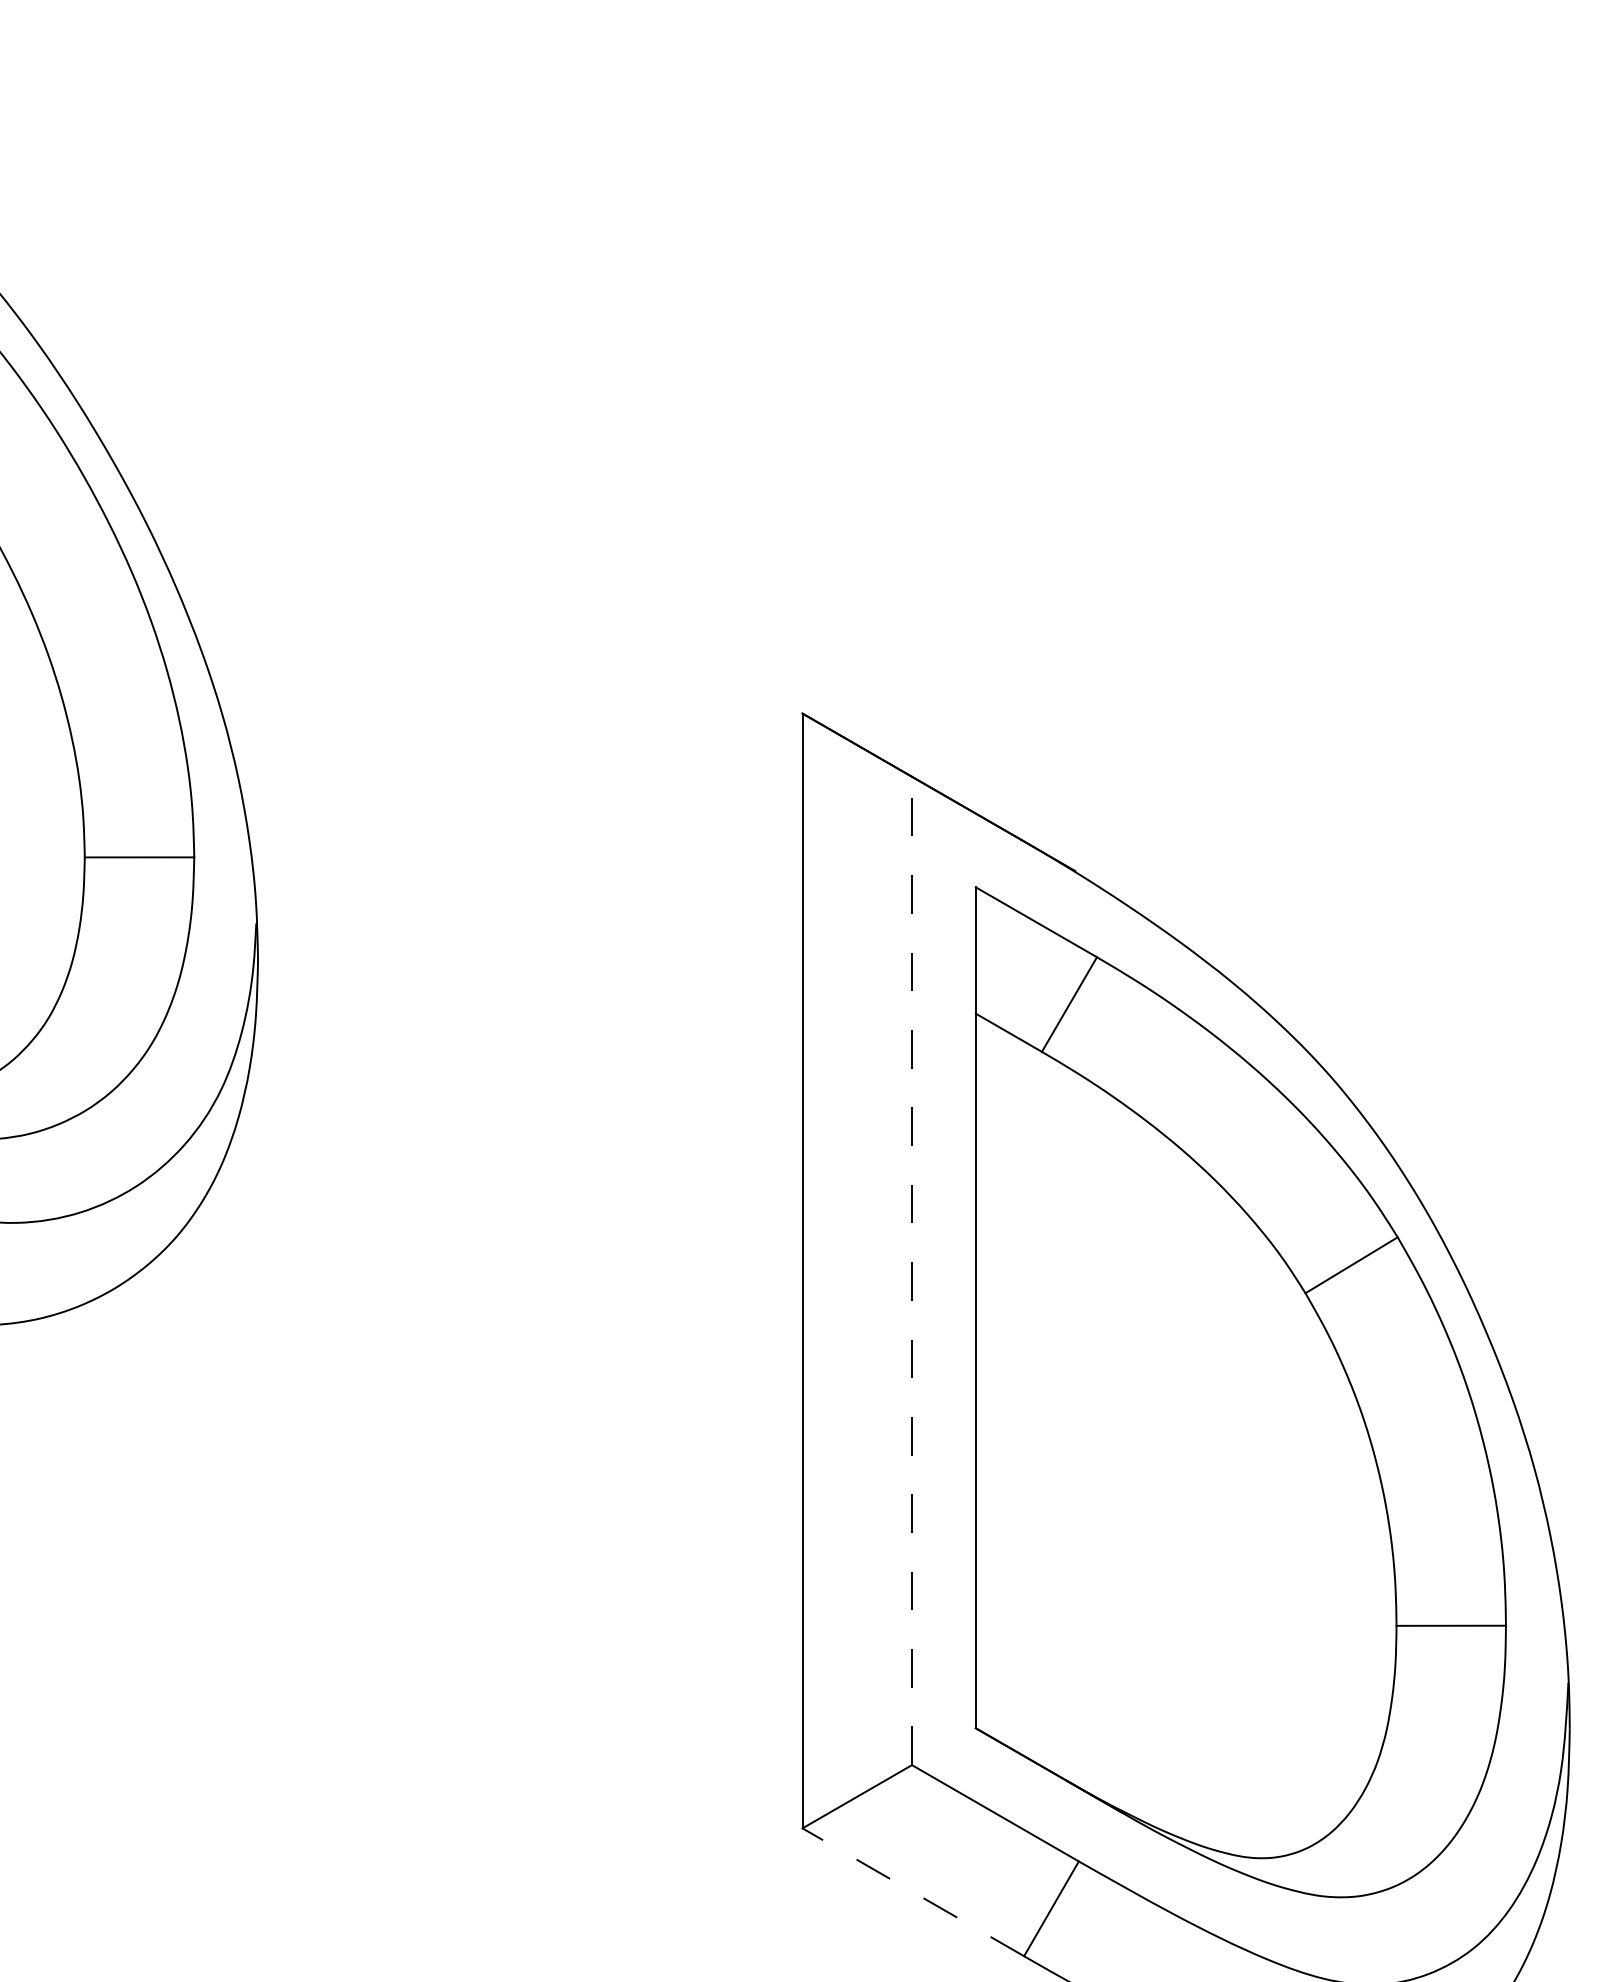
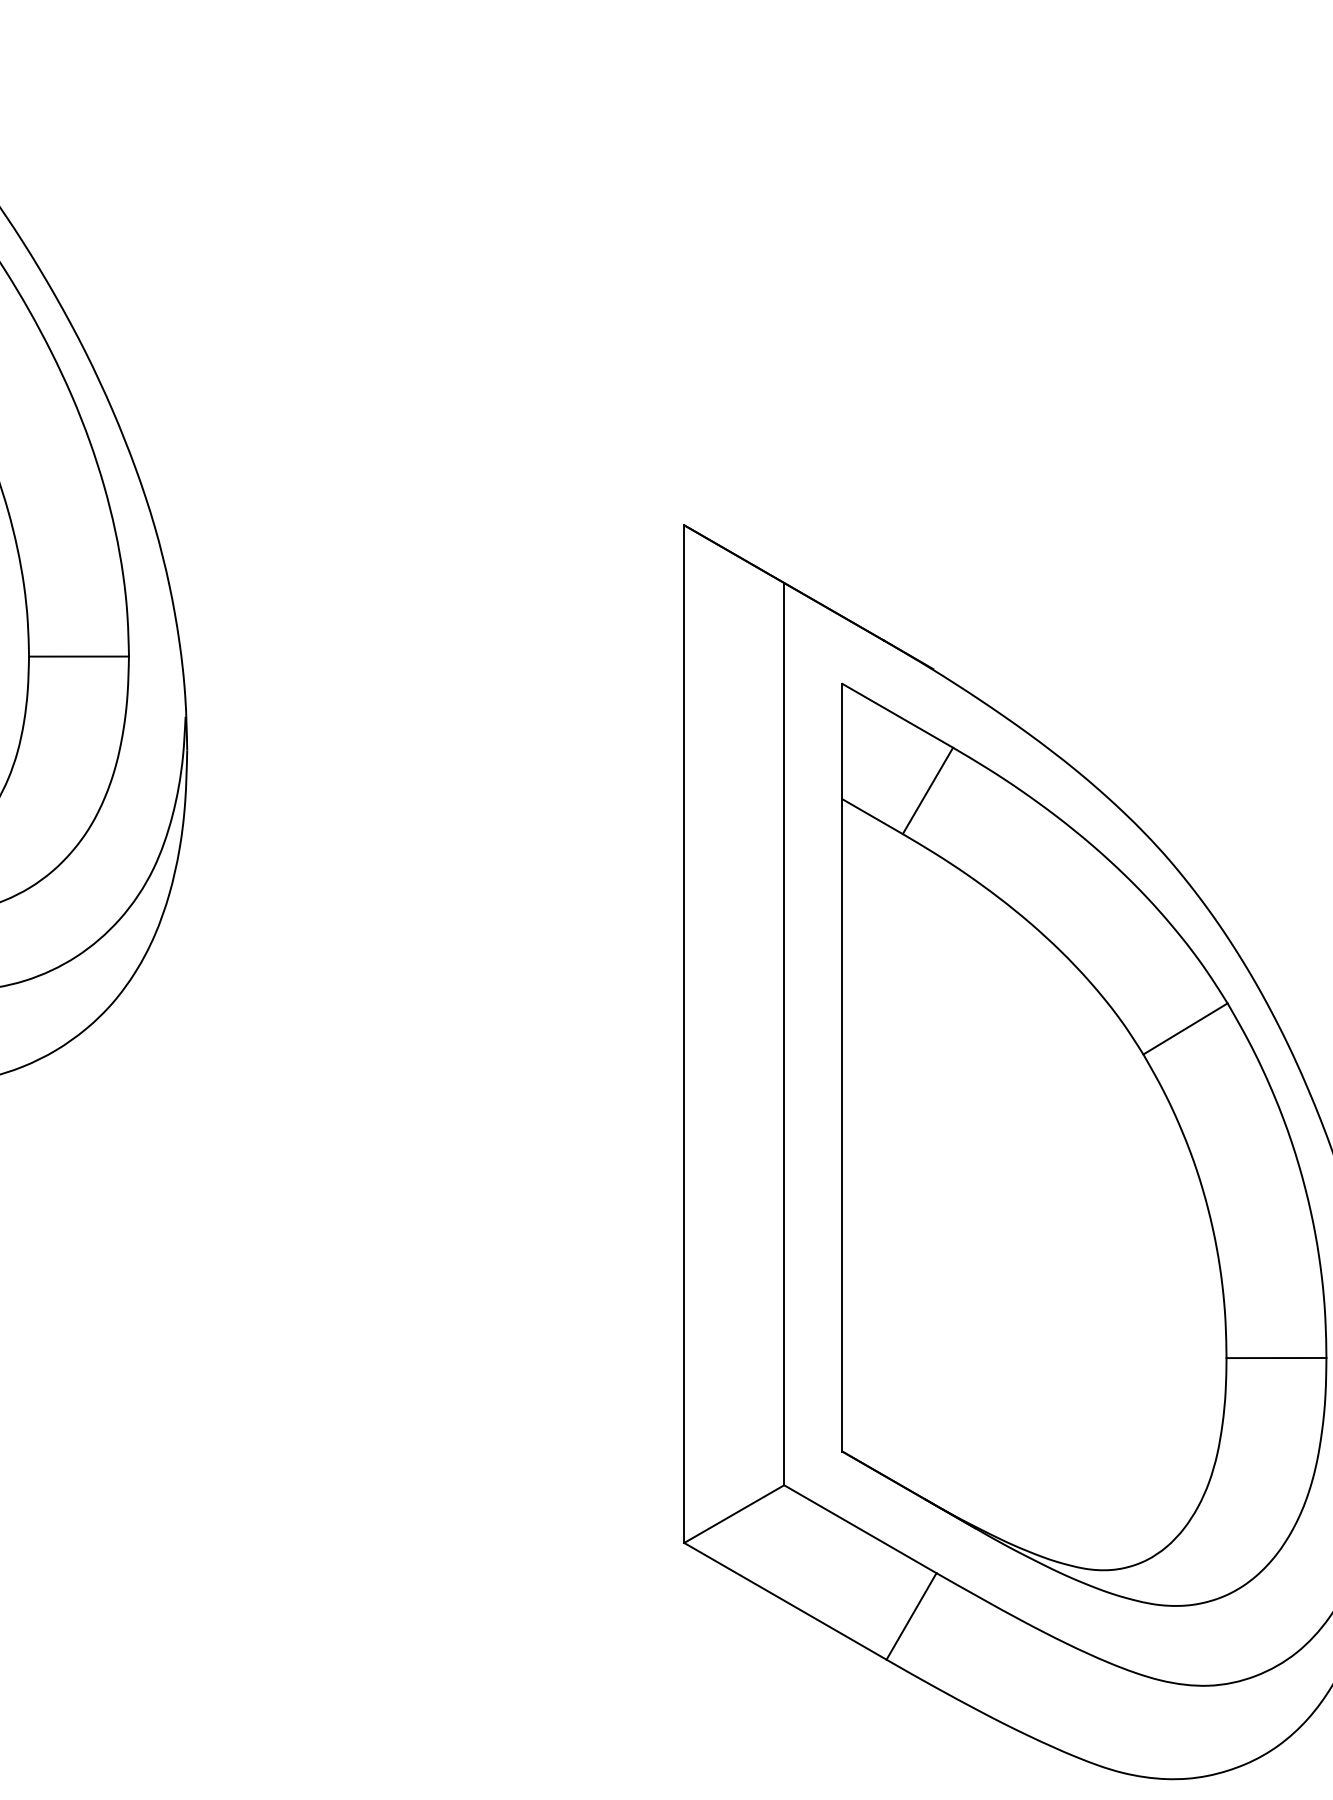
line: (912, 1270) -> (784, 1033), dashed -> solid
line: (913, 1892) -> (785, 1601), dashed -> solid

